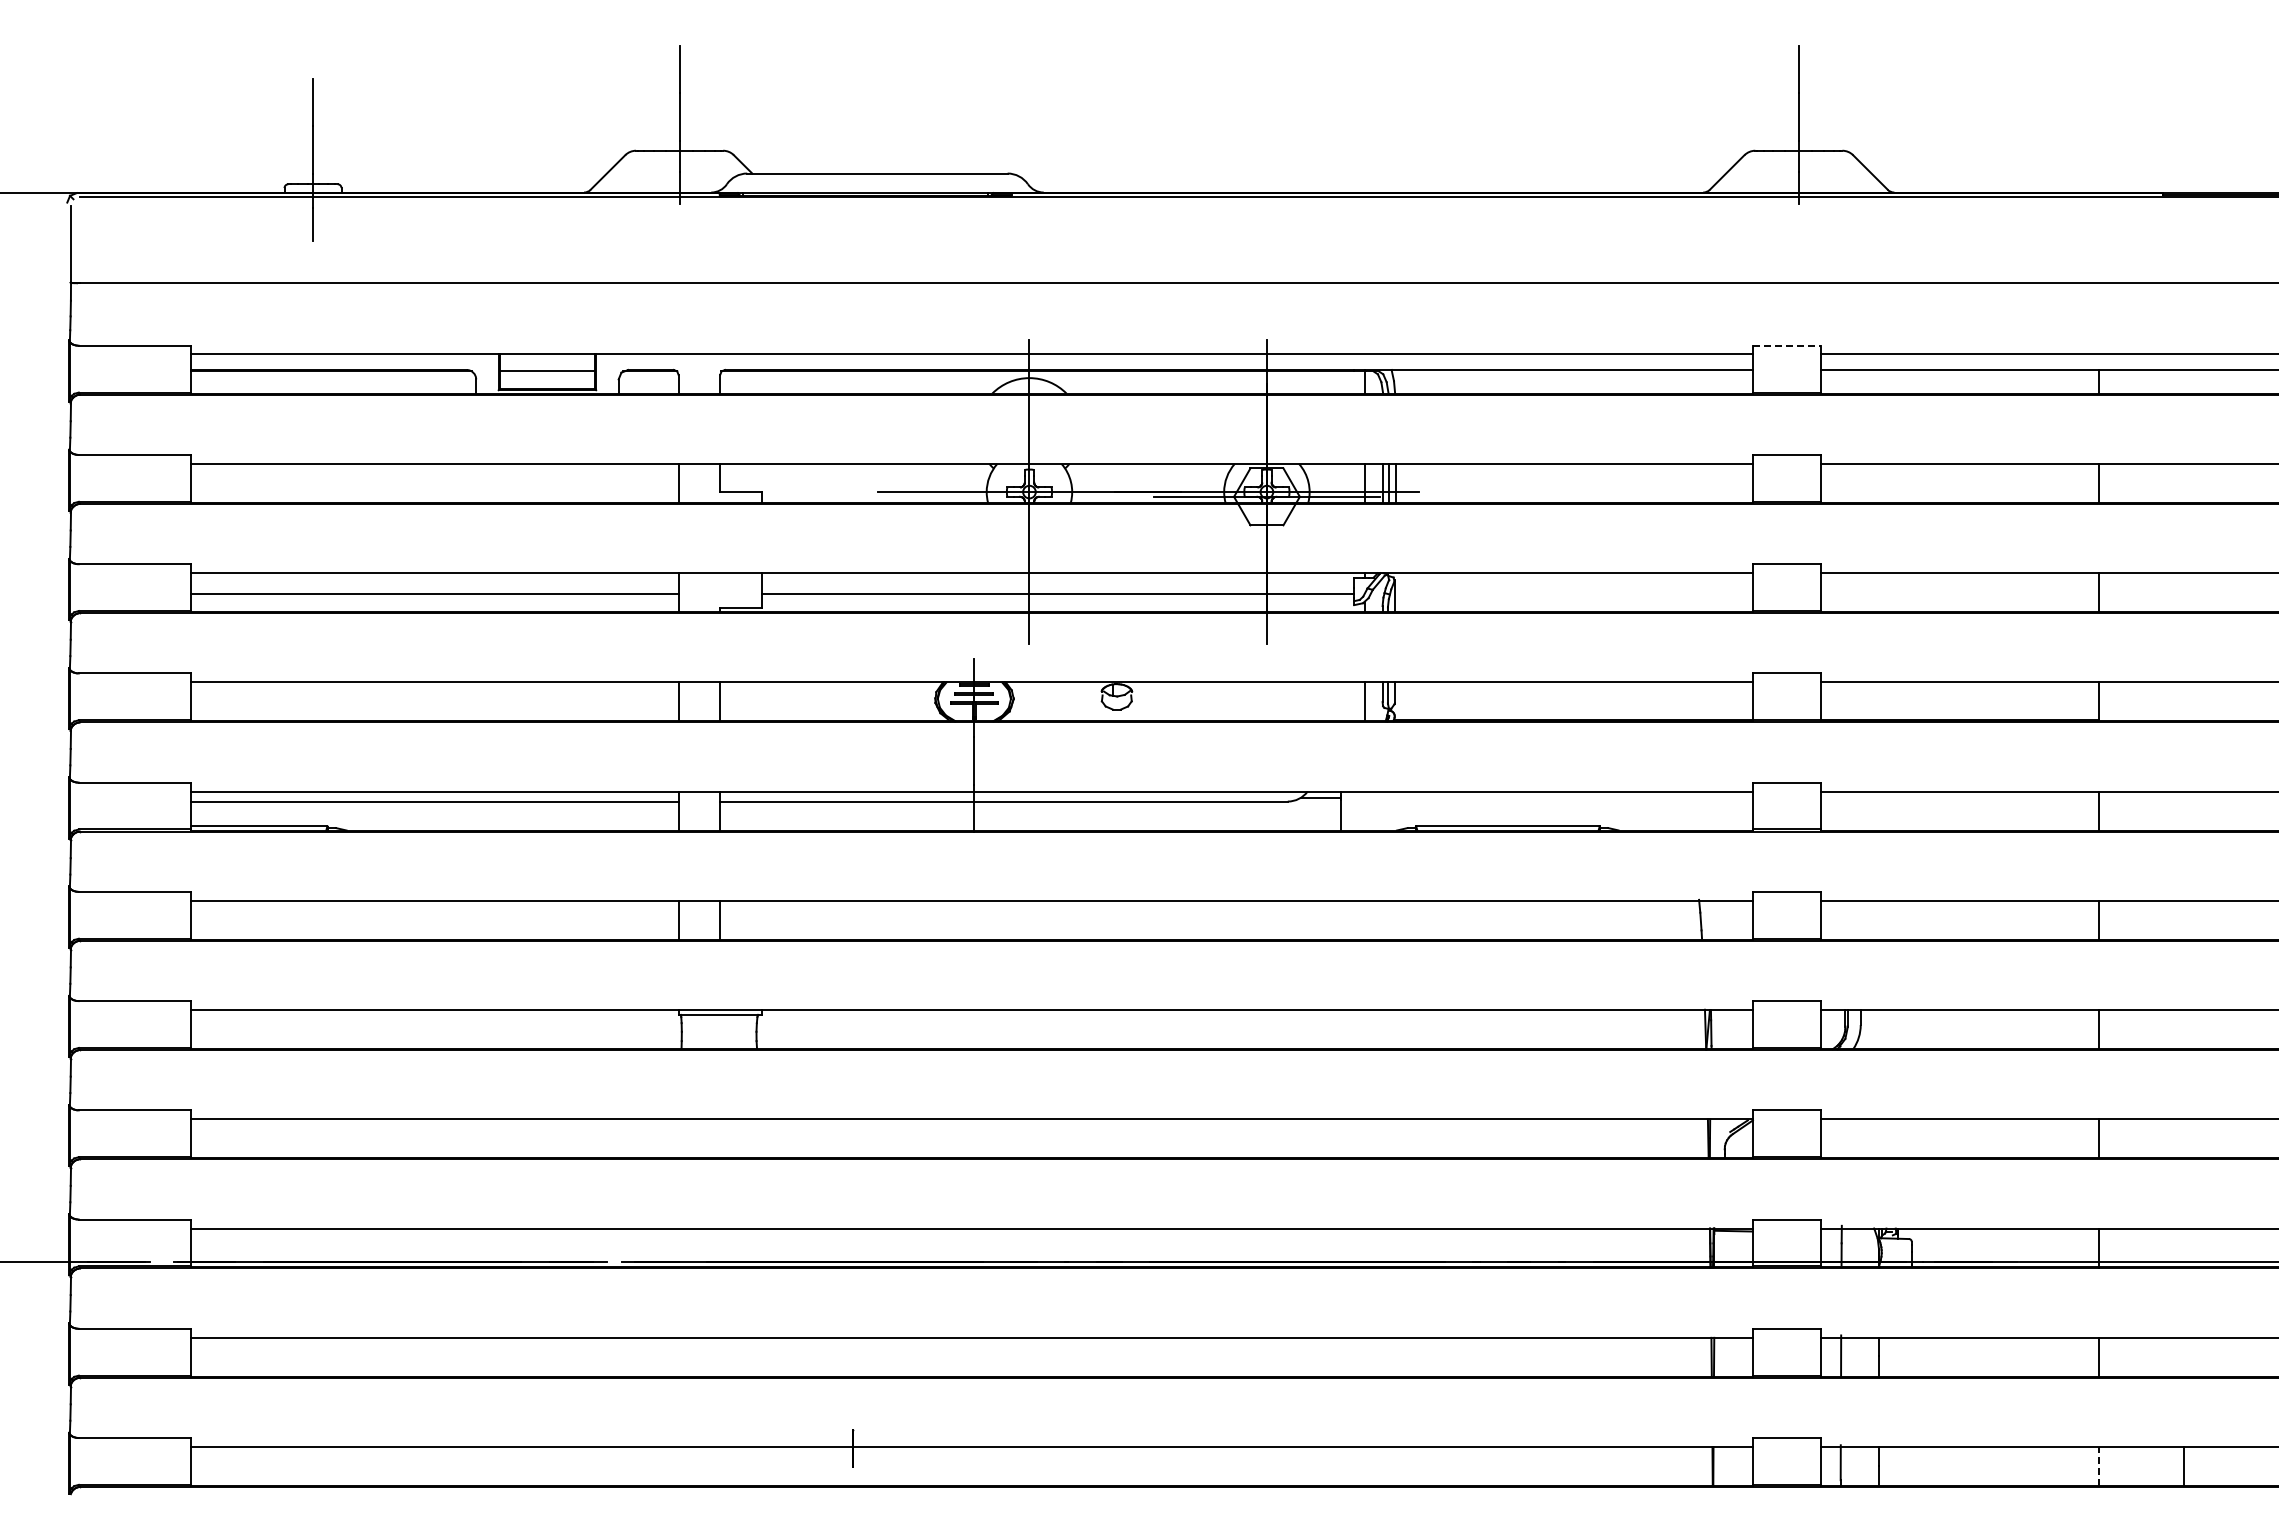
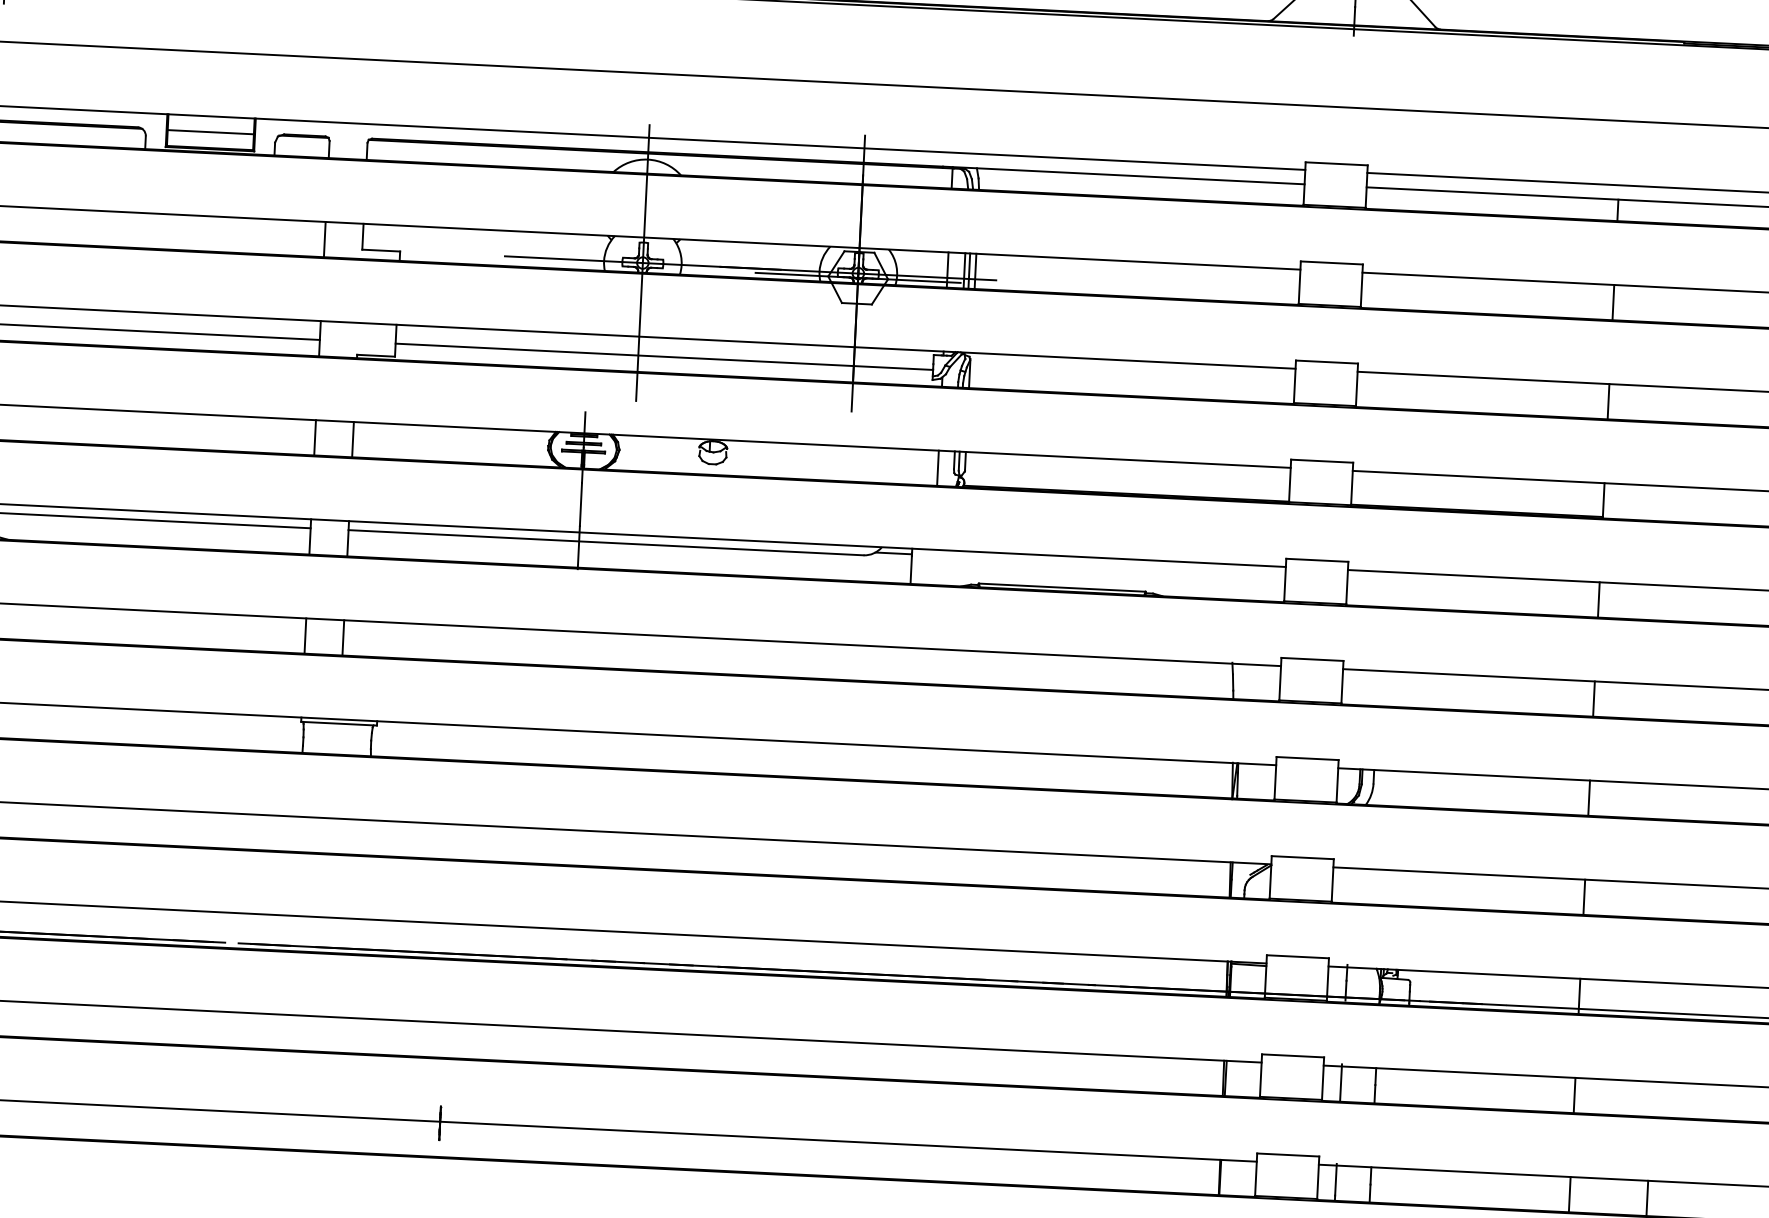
line: (1787, 345) -> (1337, 163), dashed -> solid
line: (2098, 1465) -> (1569, 1193), dashed -> solid

